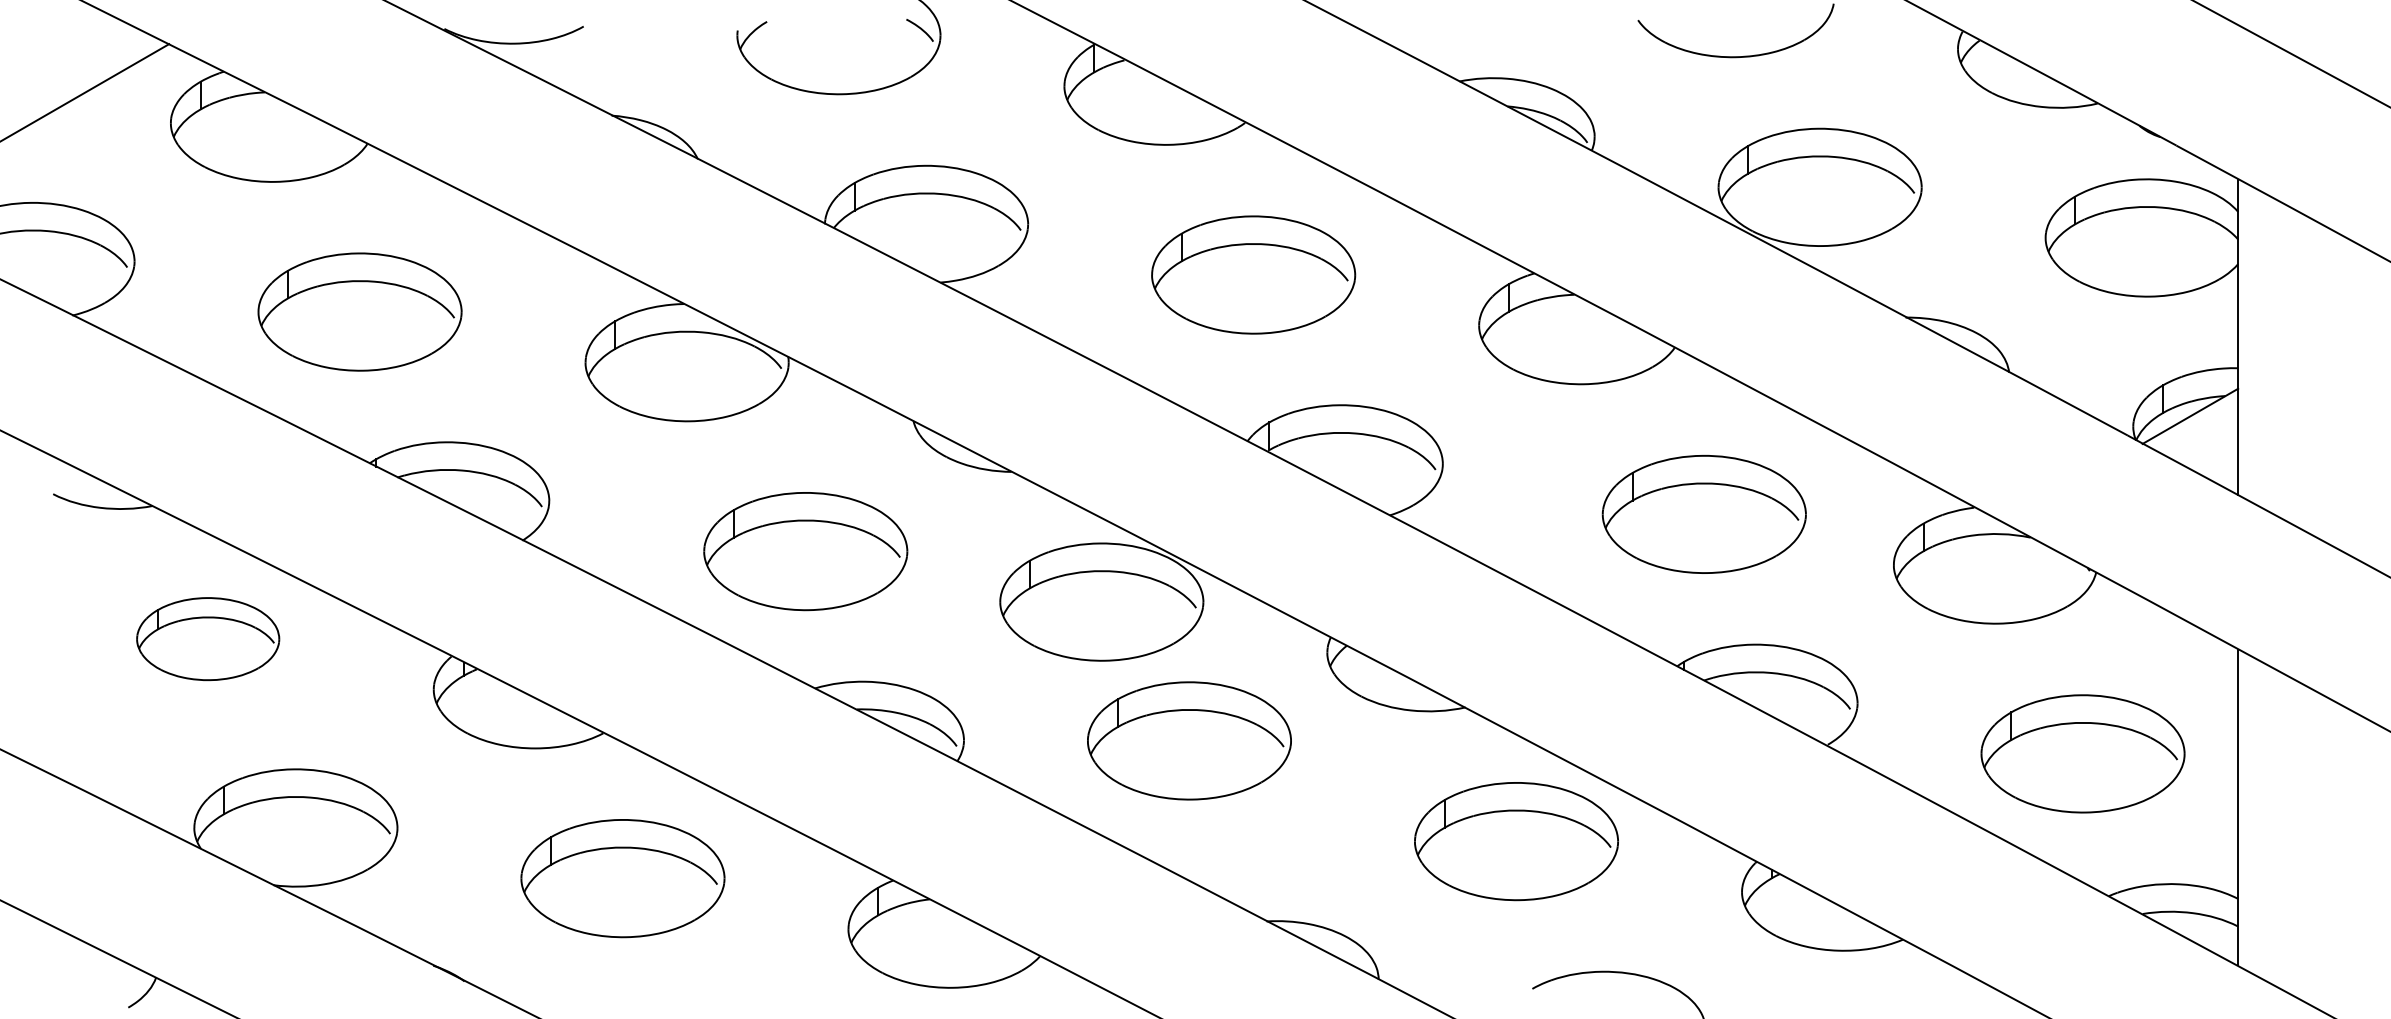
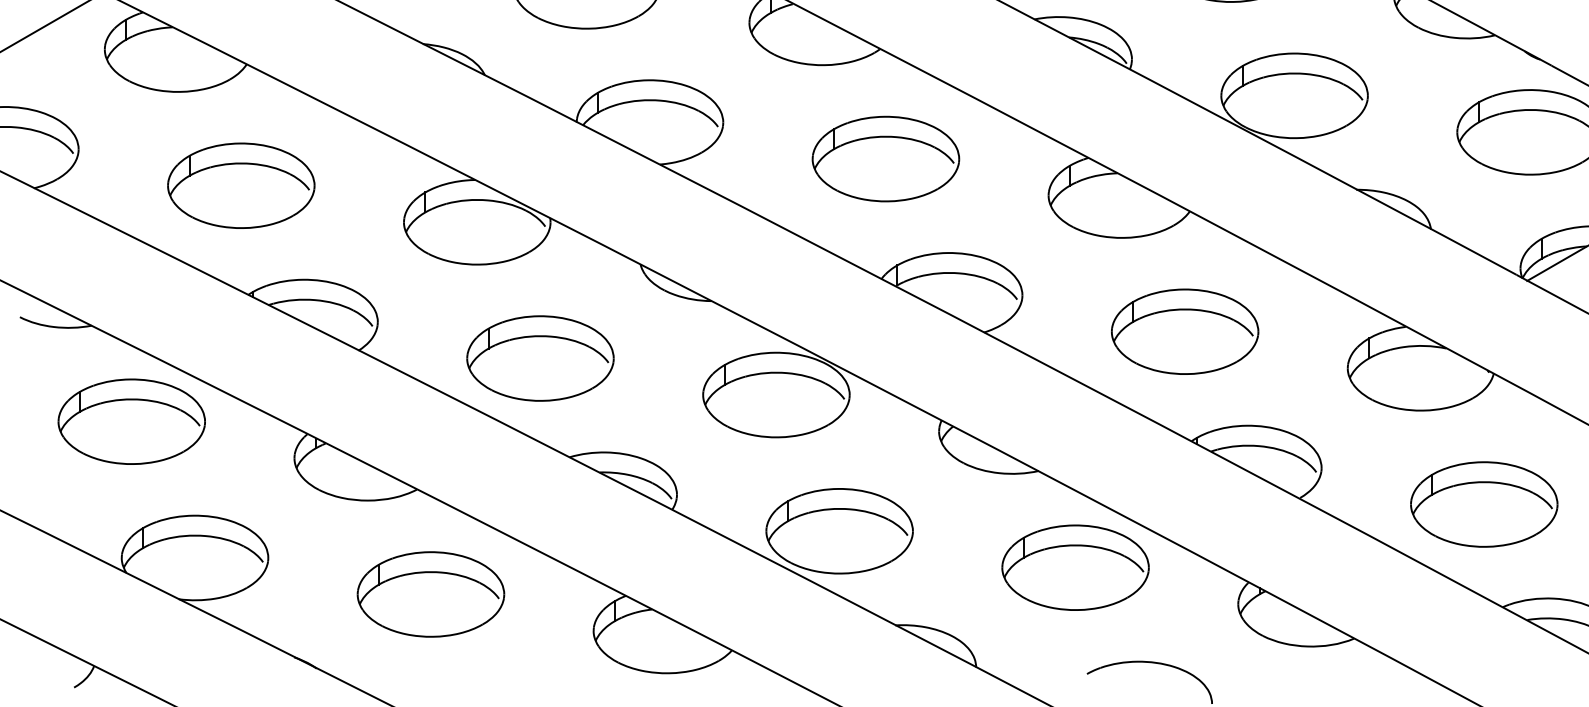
part: (1703, 514) -> (1184, 331), moved
part: (805, 551) -> (540, 358), moved
part: (207, 638) -> (131, 421), size x1.43
part: (1189, 740) -> (839, 530), moved

